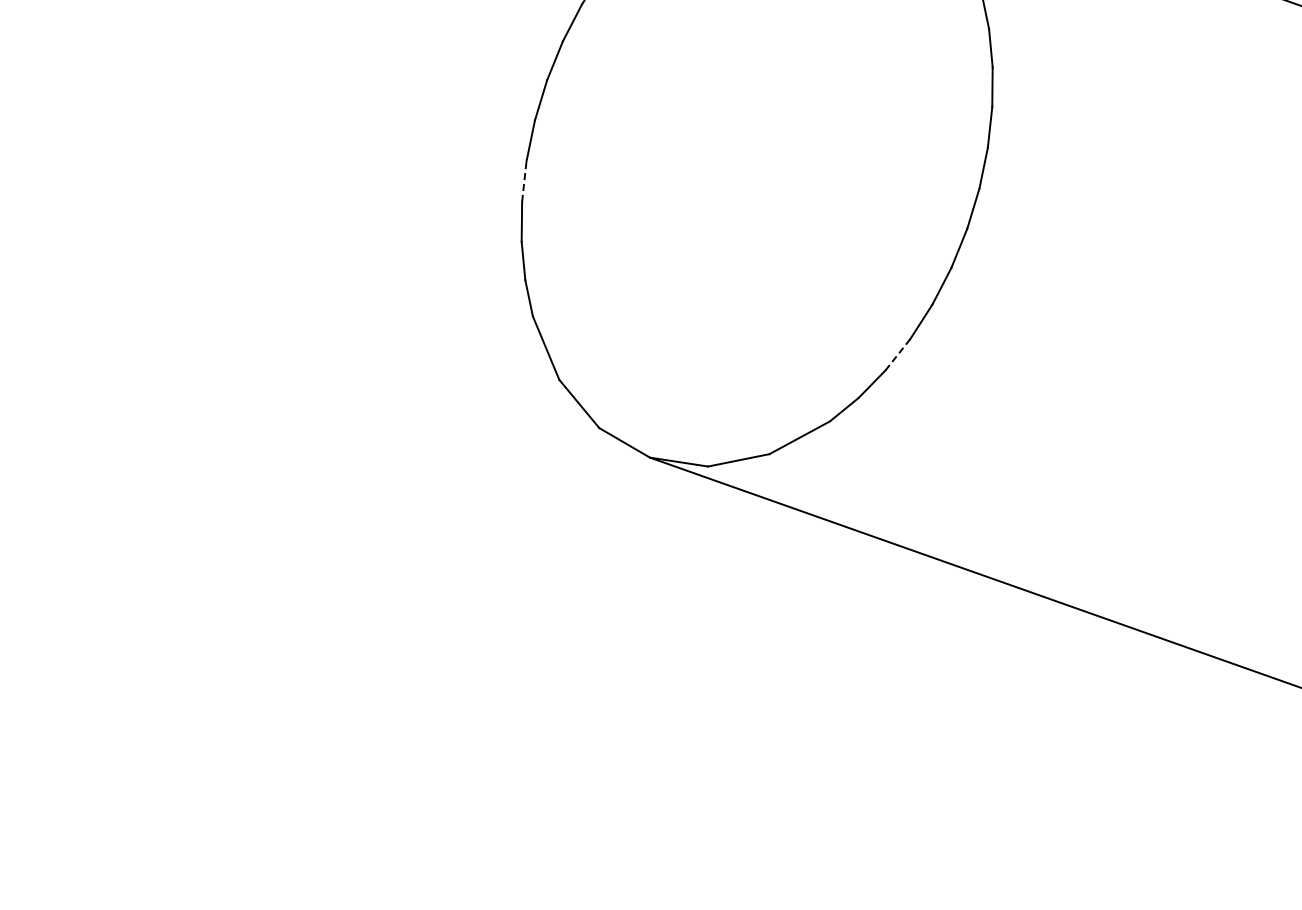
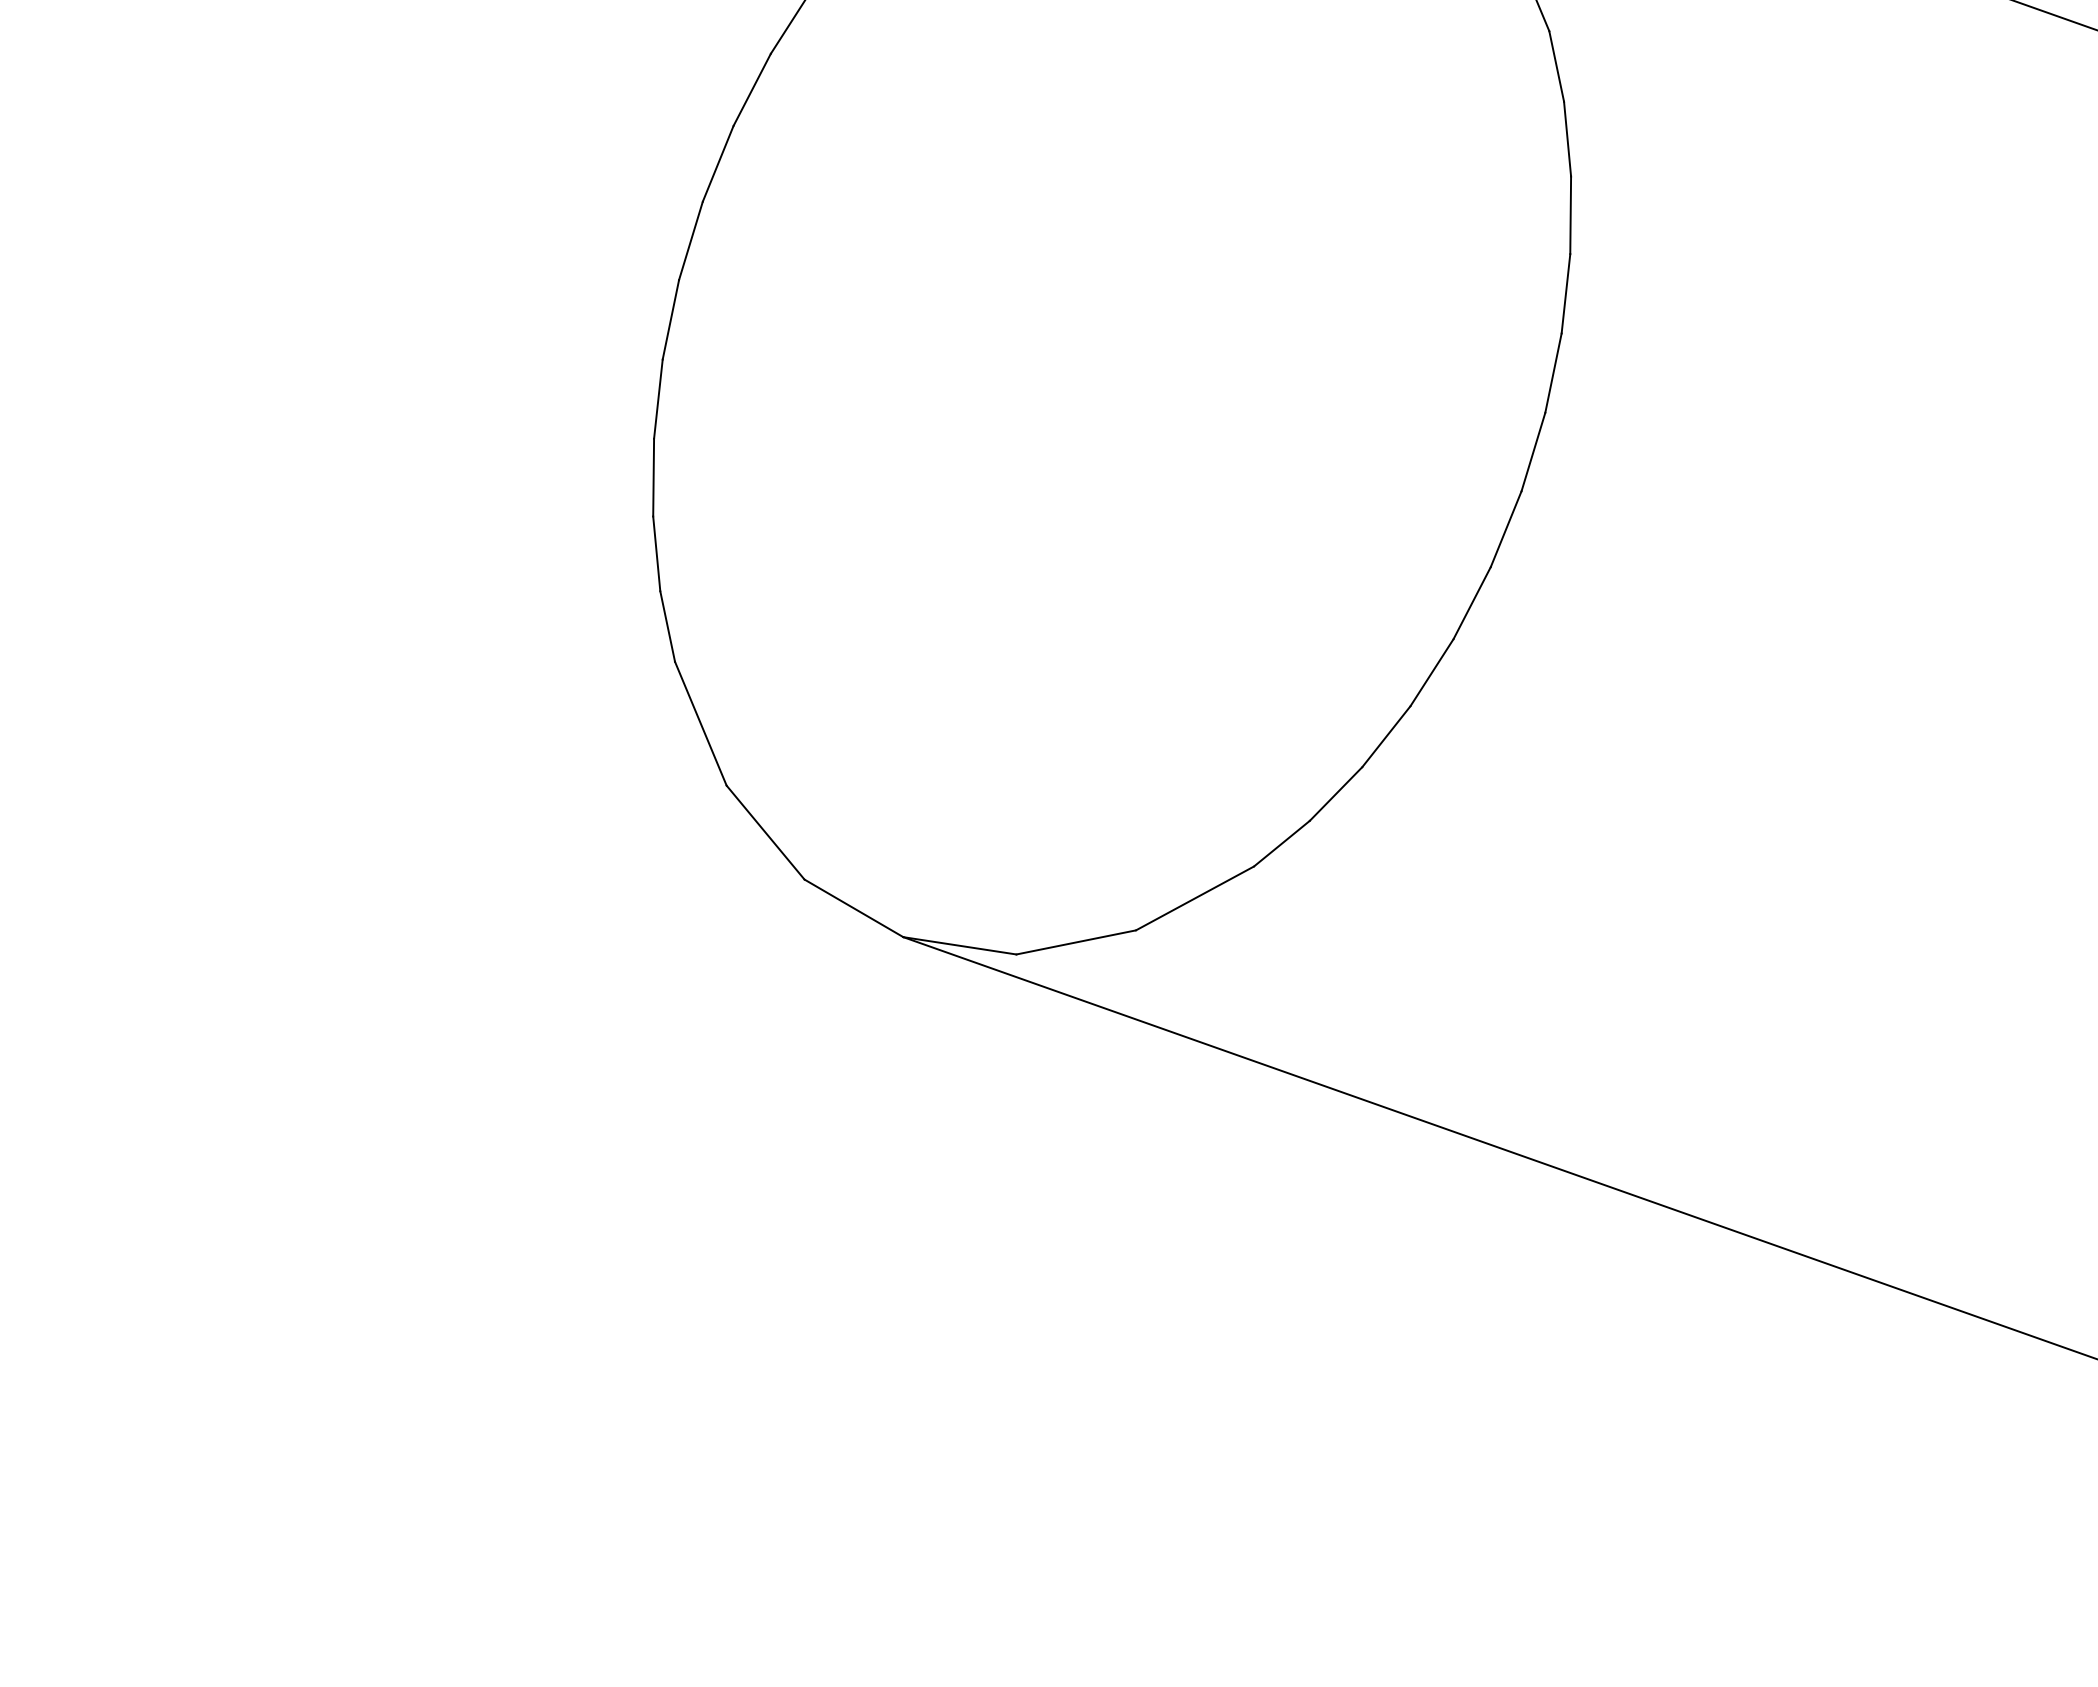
line: (524, 181) -> (658, 398), dashed -> solid
line: (897, 354) -> (1385, 736), dashed -> solid

